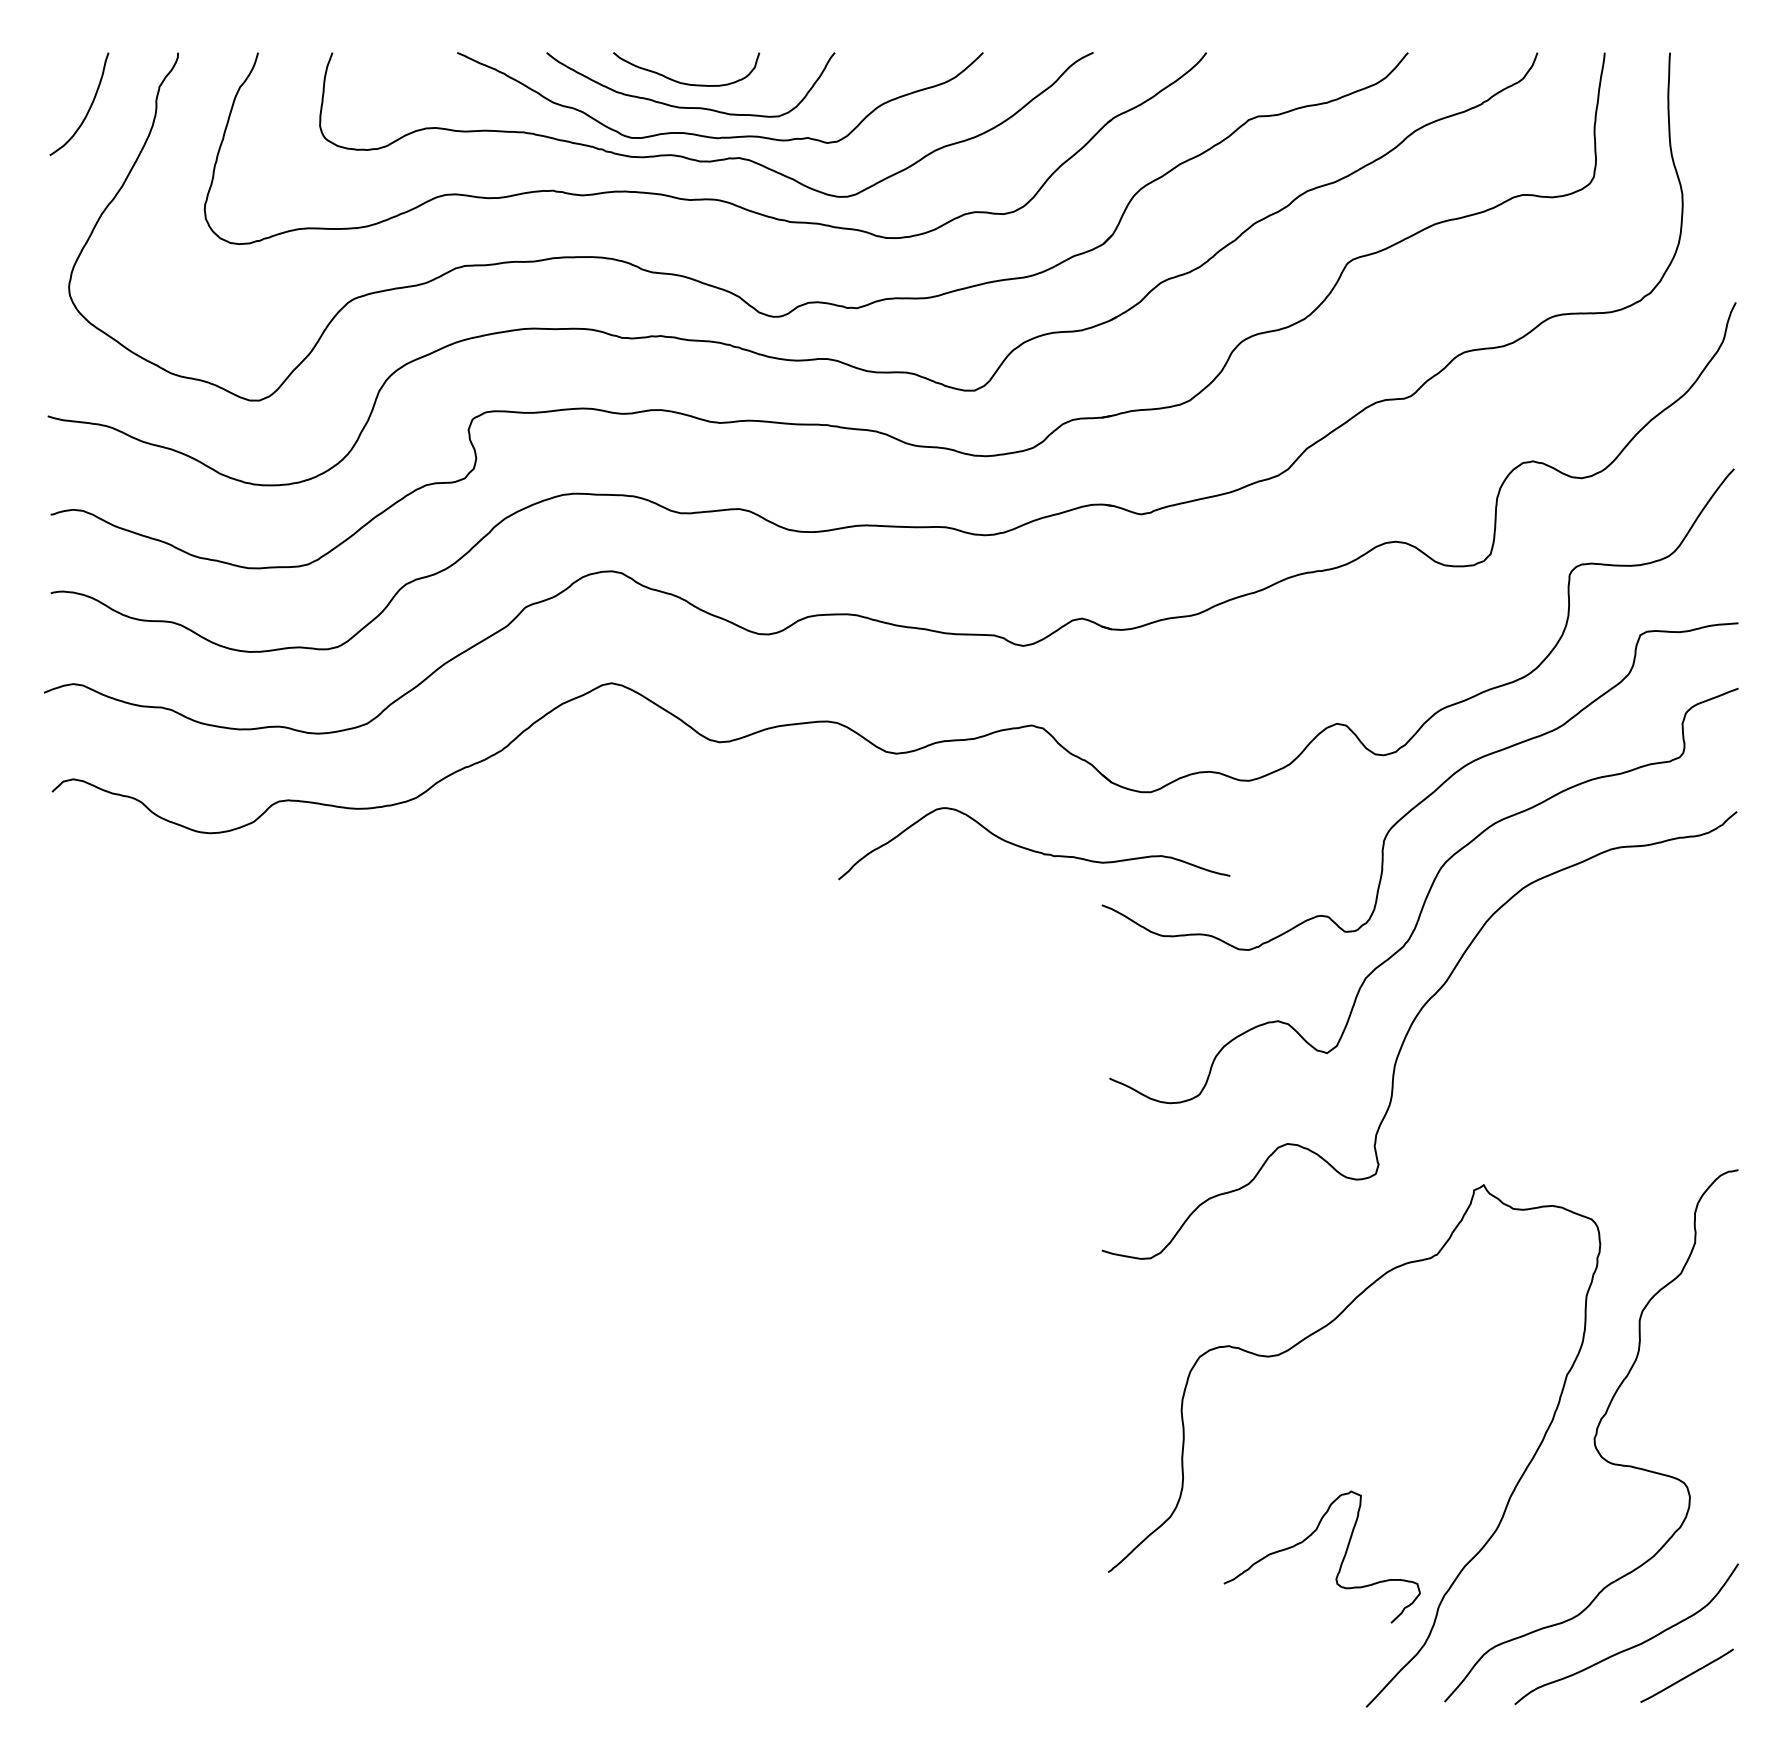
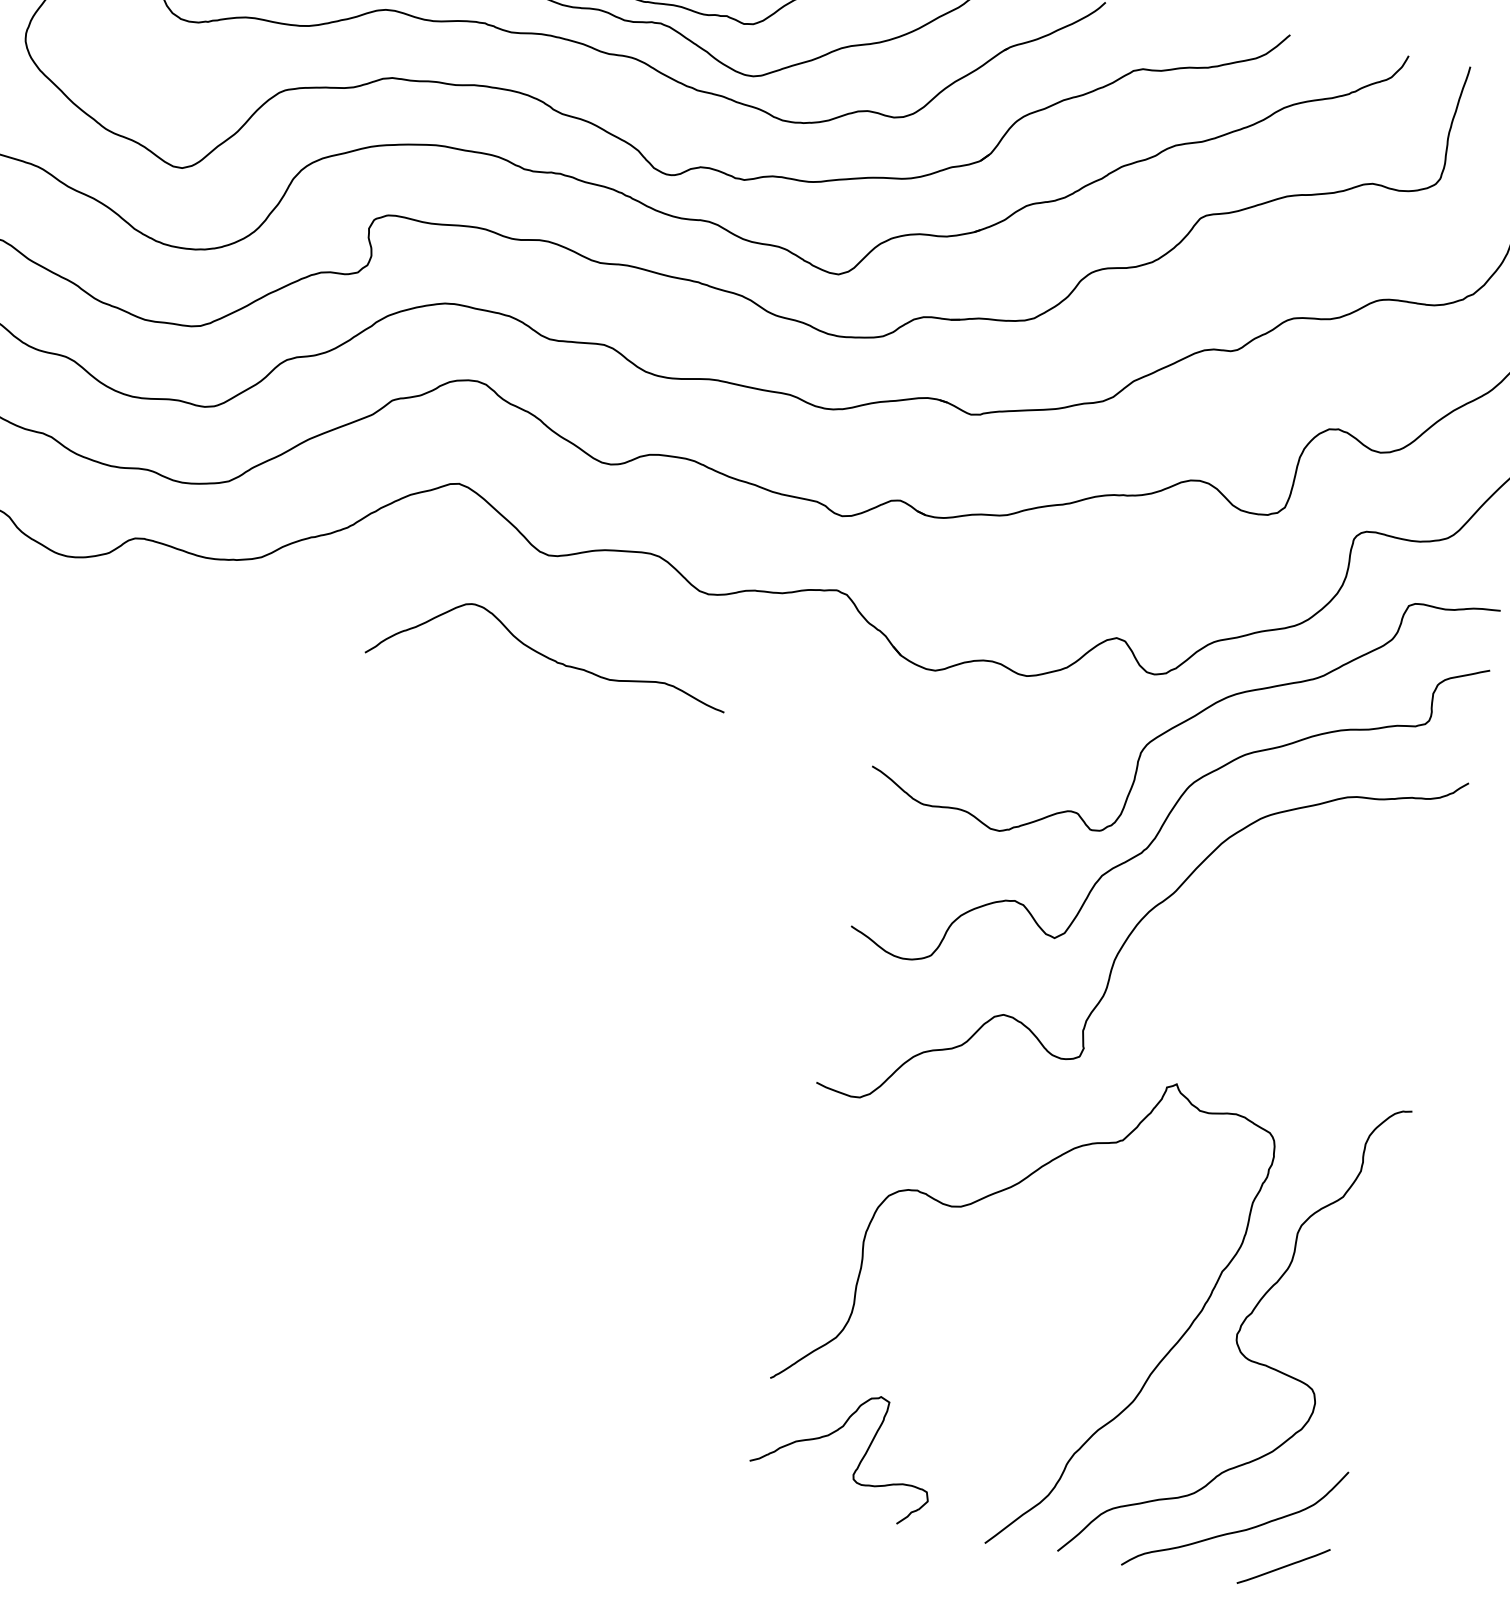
curve: (1032, 849) -> (547, 656), moved
curve: (1340, 1563) -> (859, 1461), moved

